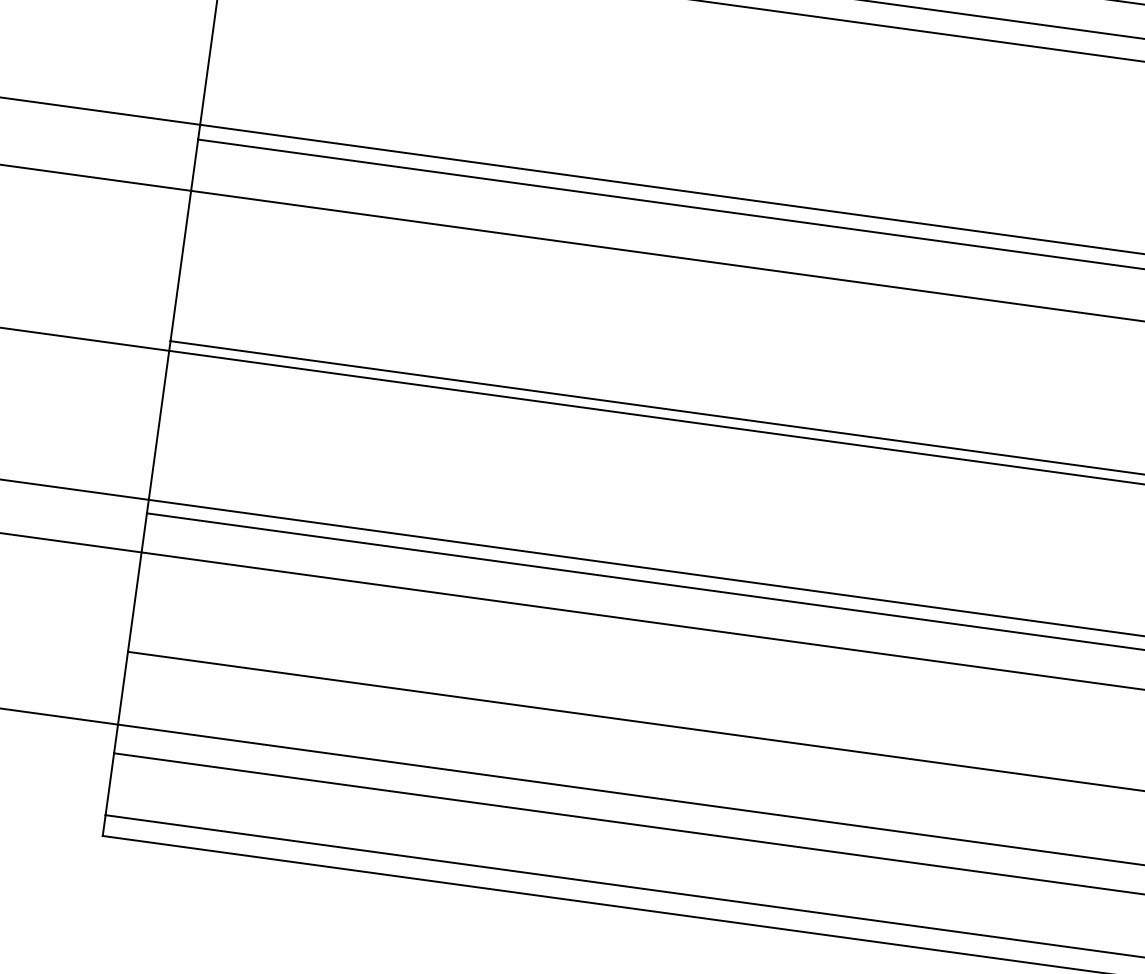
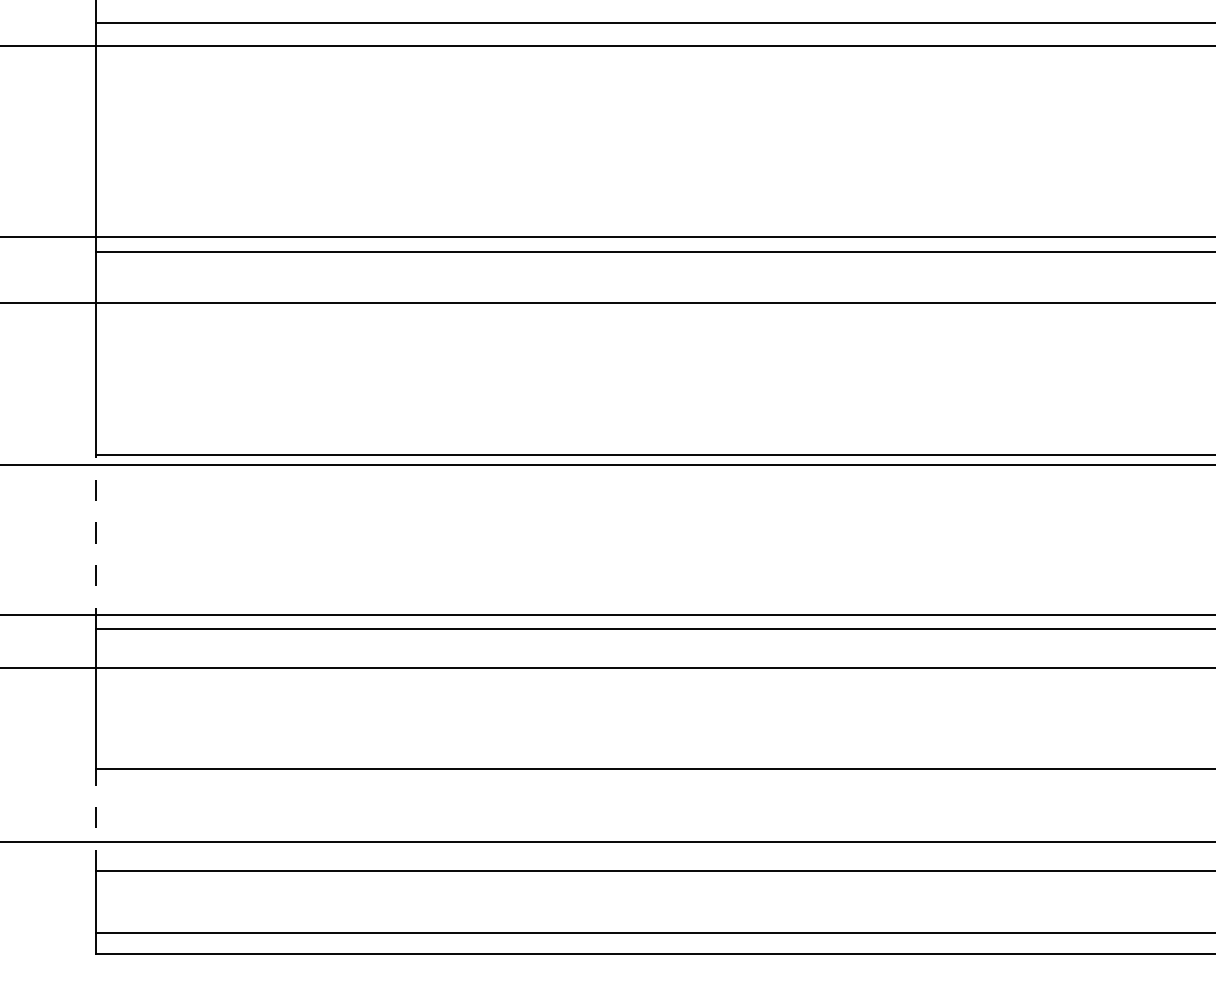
line: (158, 426) -> (95, 541), solid -> dashed
line: (120, 702) -> (95, 819), solid -> dashed

